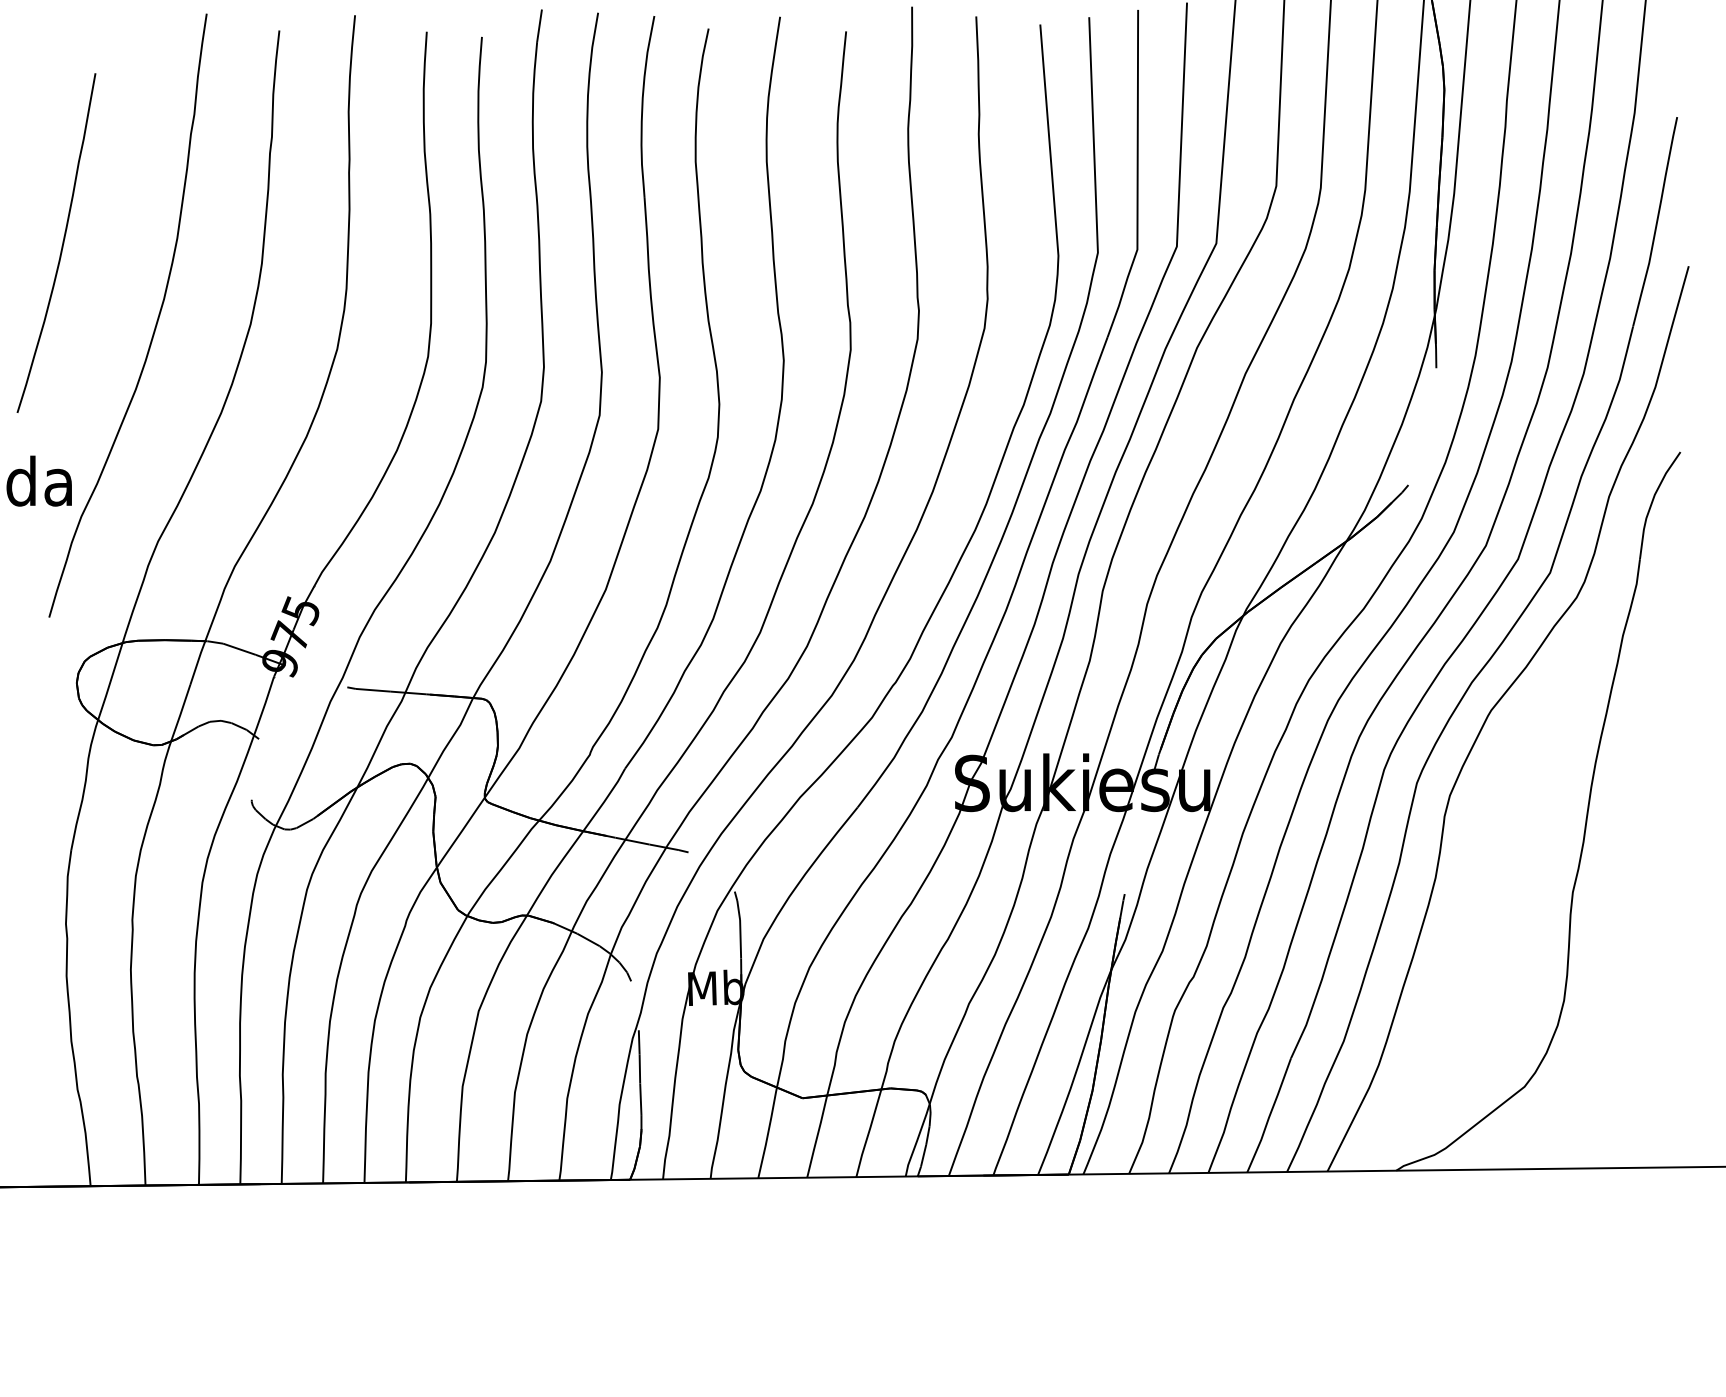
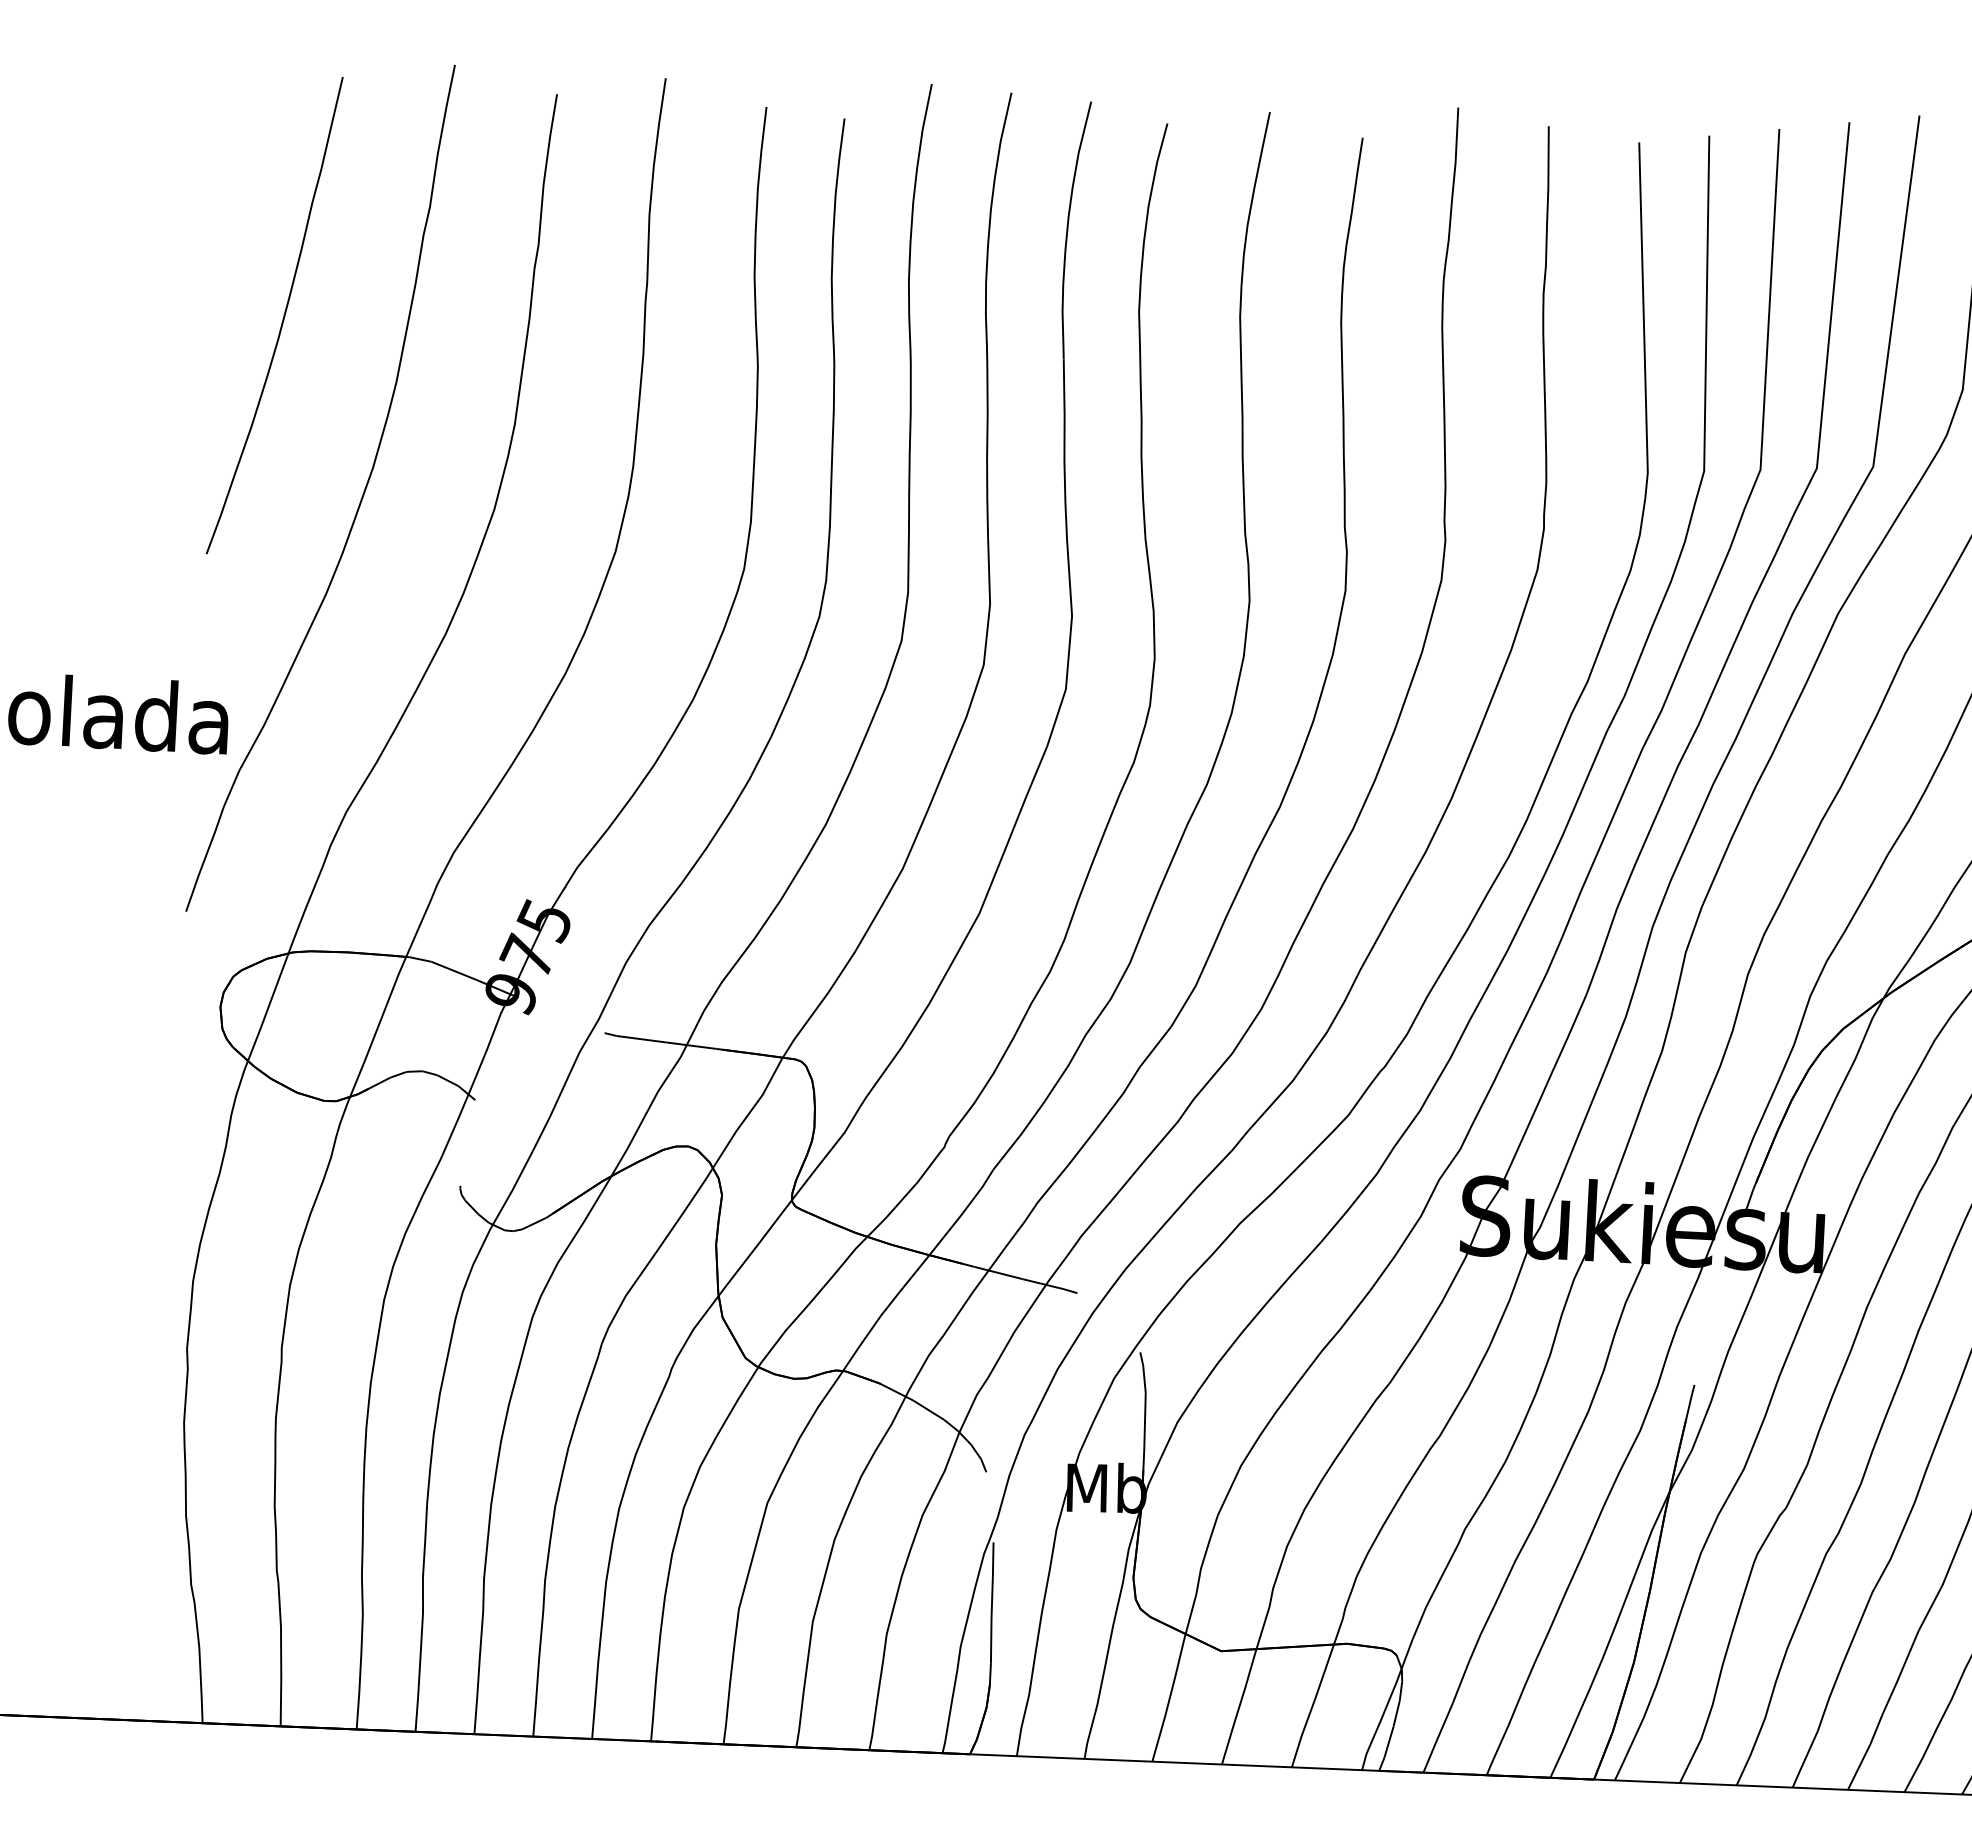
curve: (61, 245) -> (281, 319), moved

